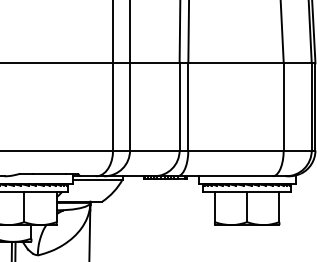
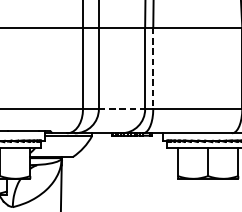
line: (188, 106) -> (153, 68), solid -> dashed
line: (154, 150) -> (121, 109), solid -> dashed

